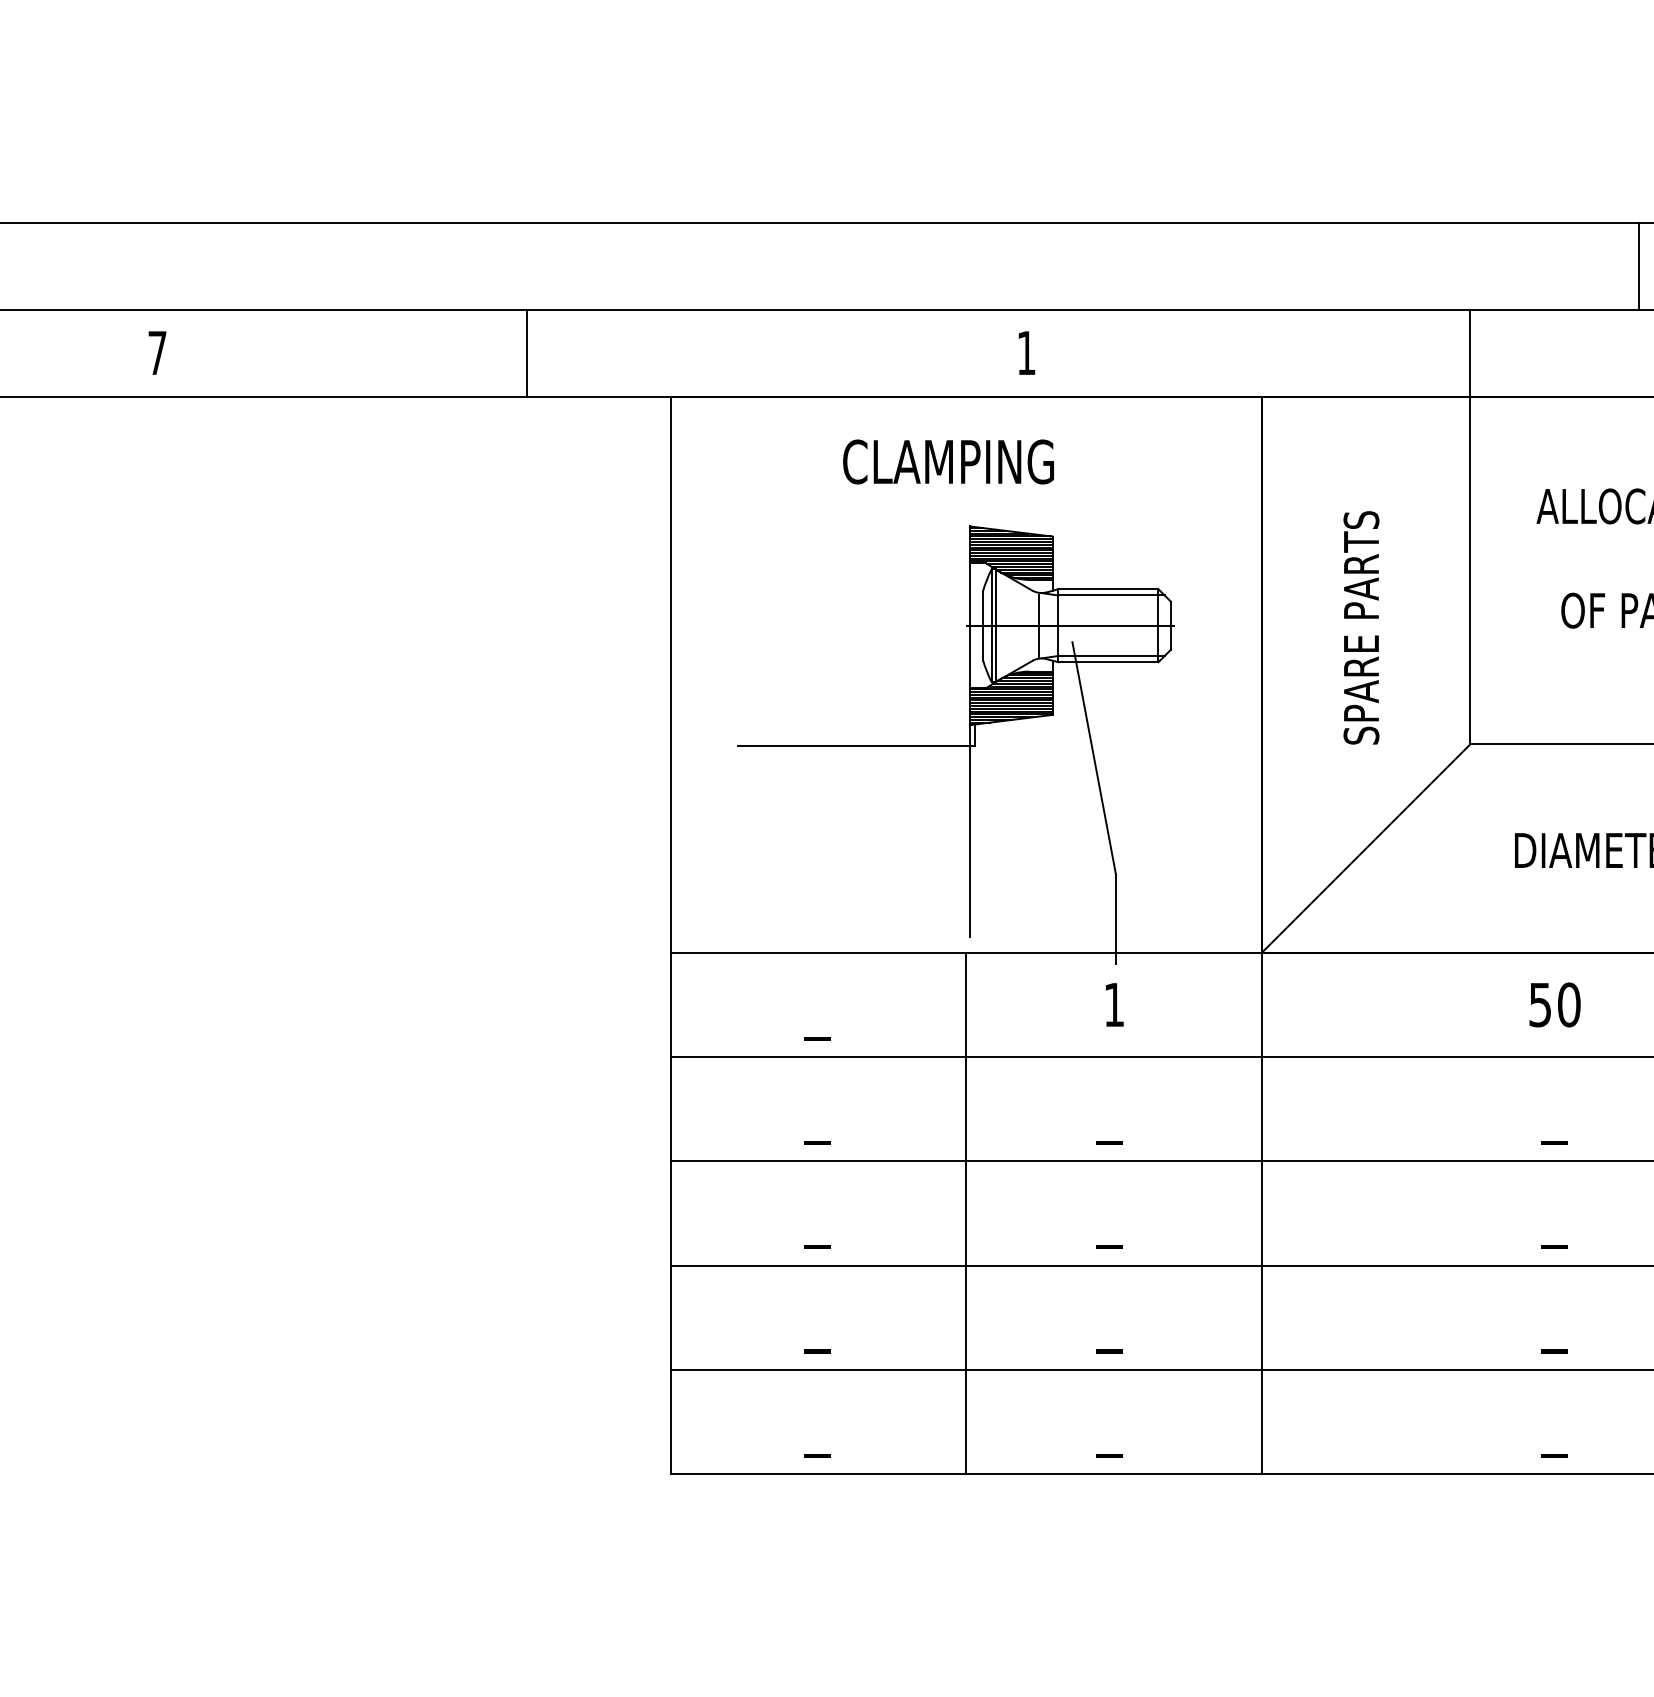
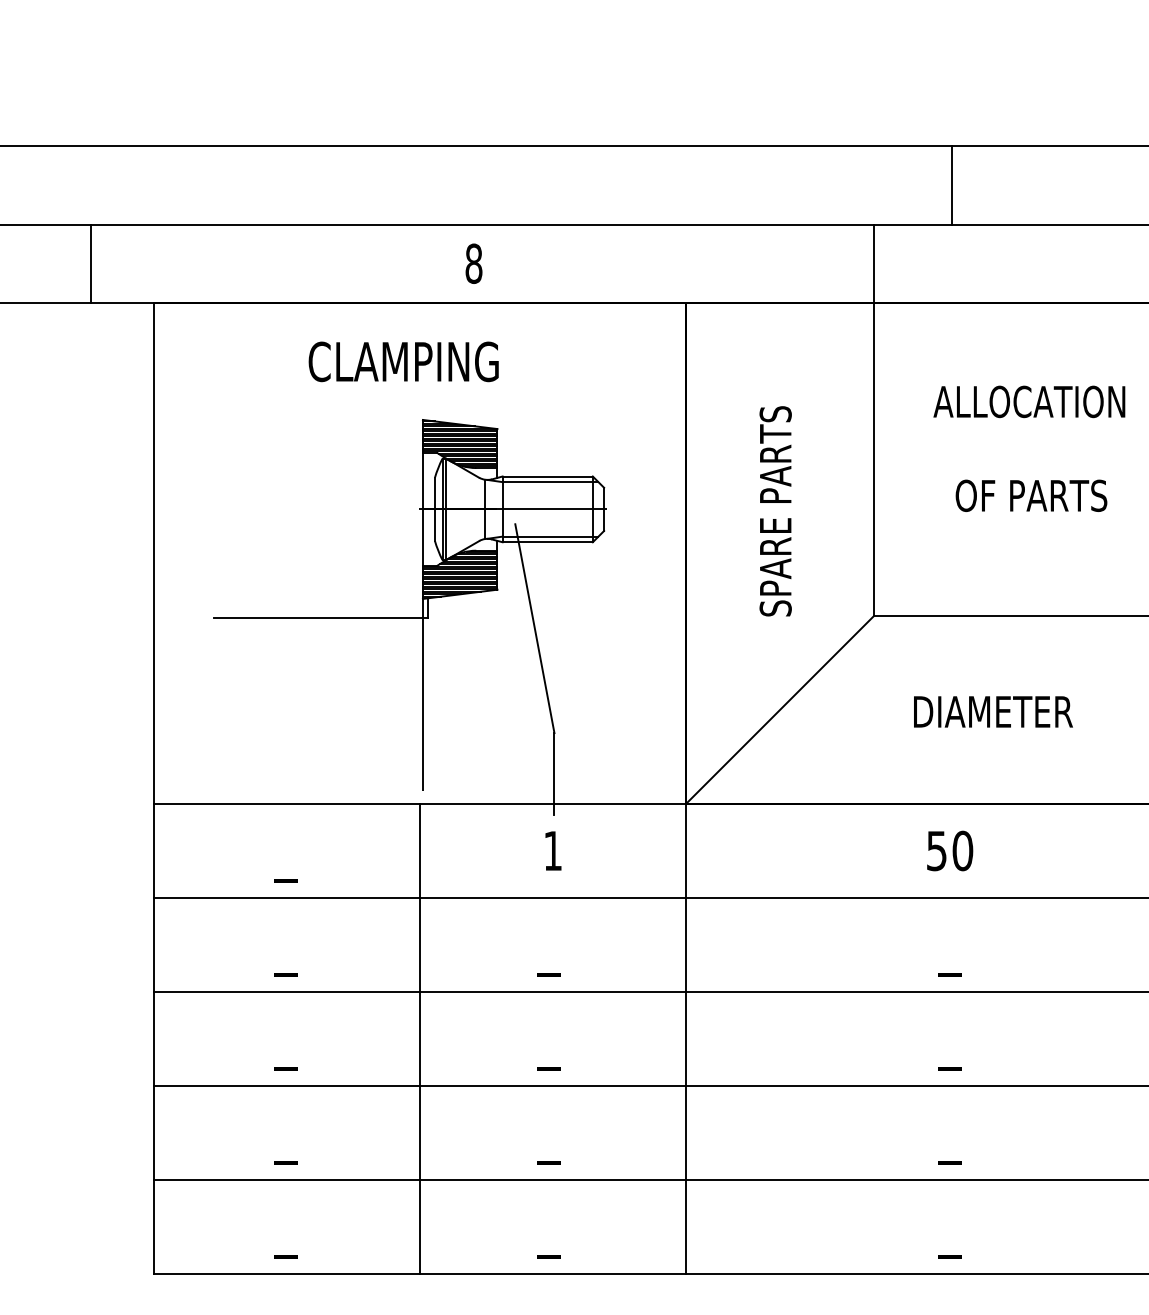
line: (1639, 265) -> (952, 184), moved
line: (527, 352) -> (91, 263), moved
text: (1026, 352) -> (473, 263), 1 -> 8

